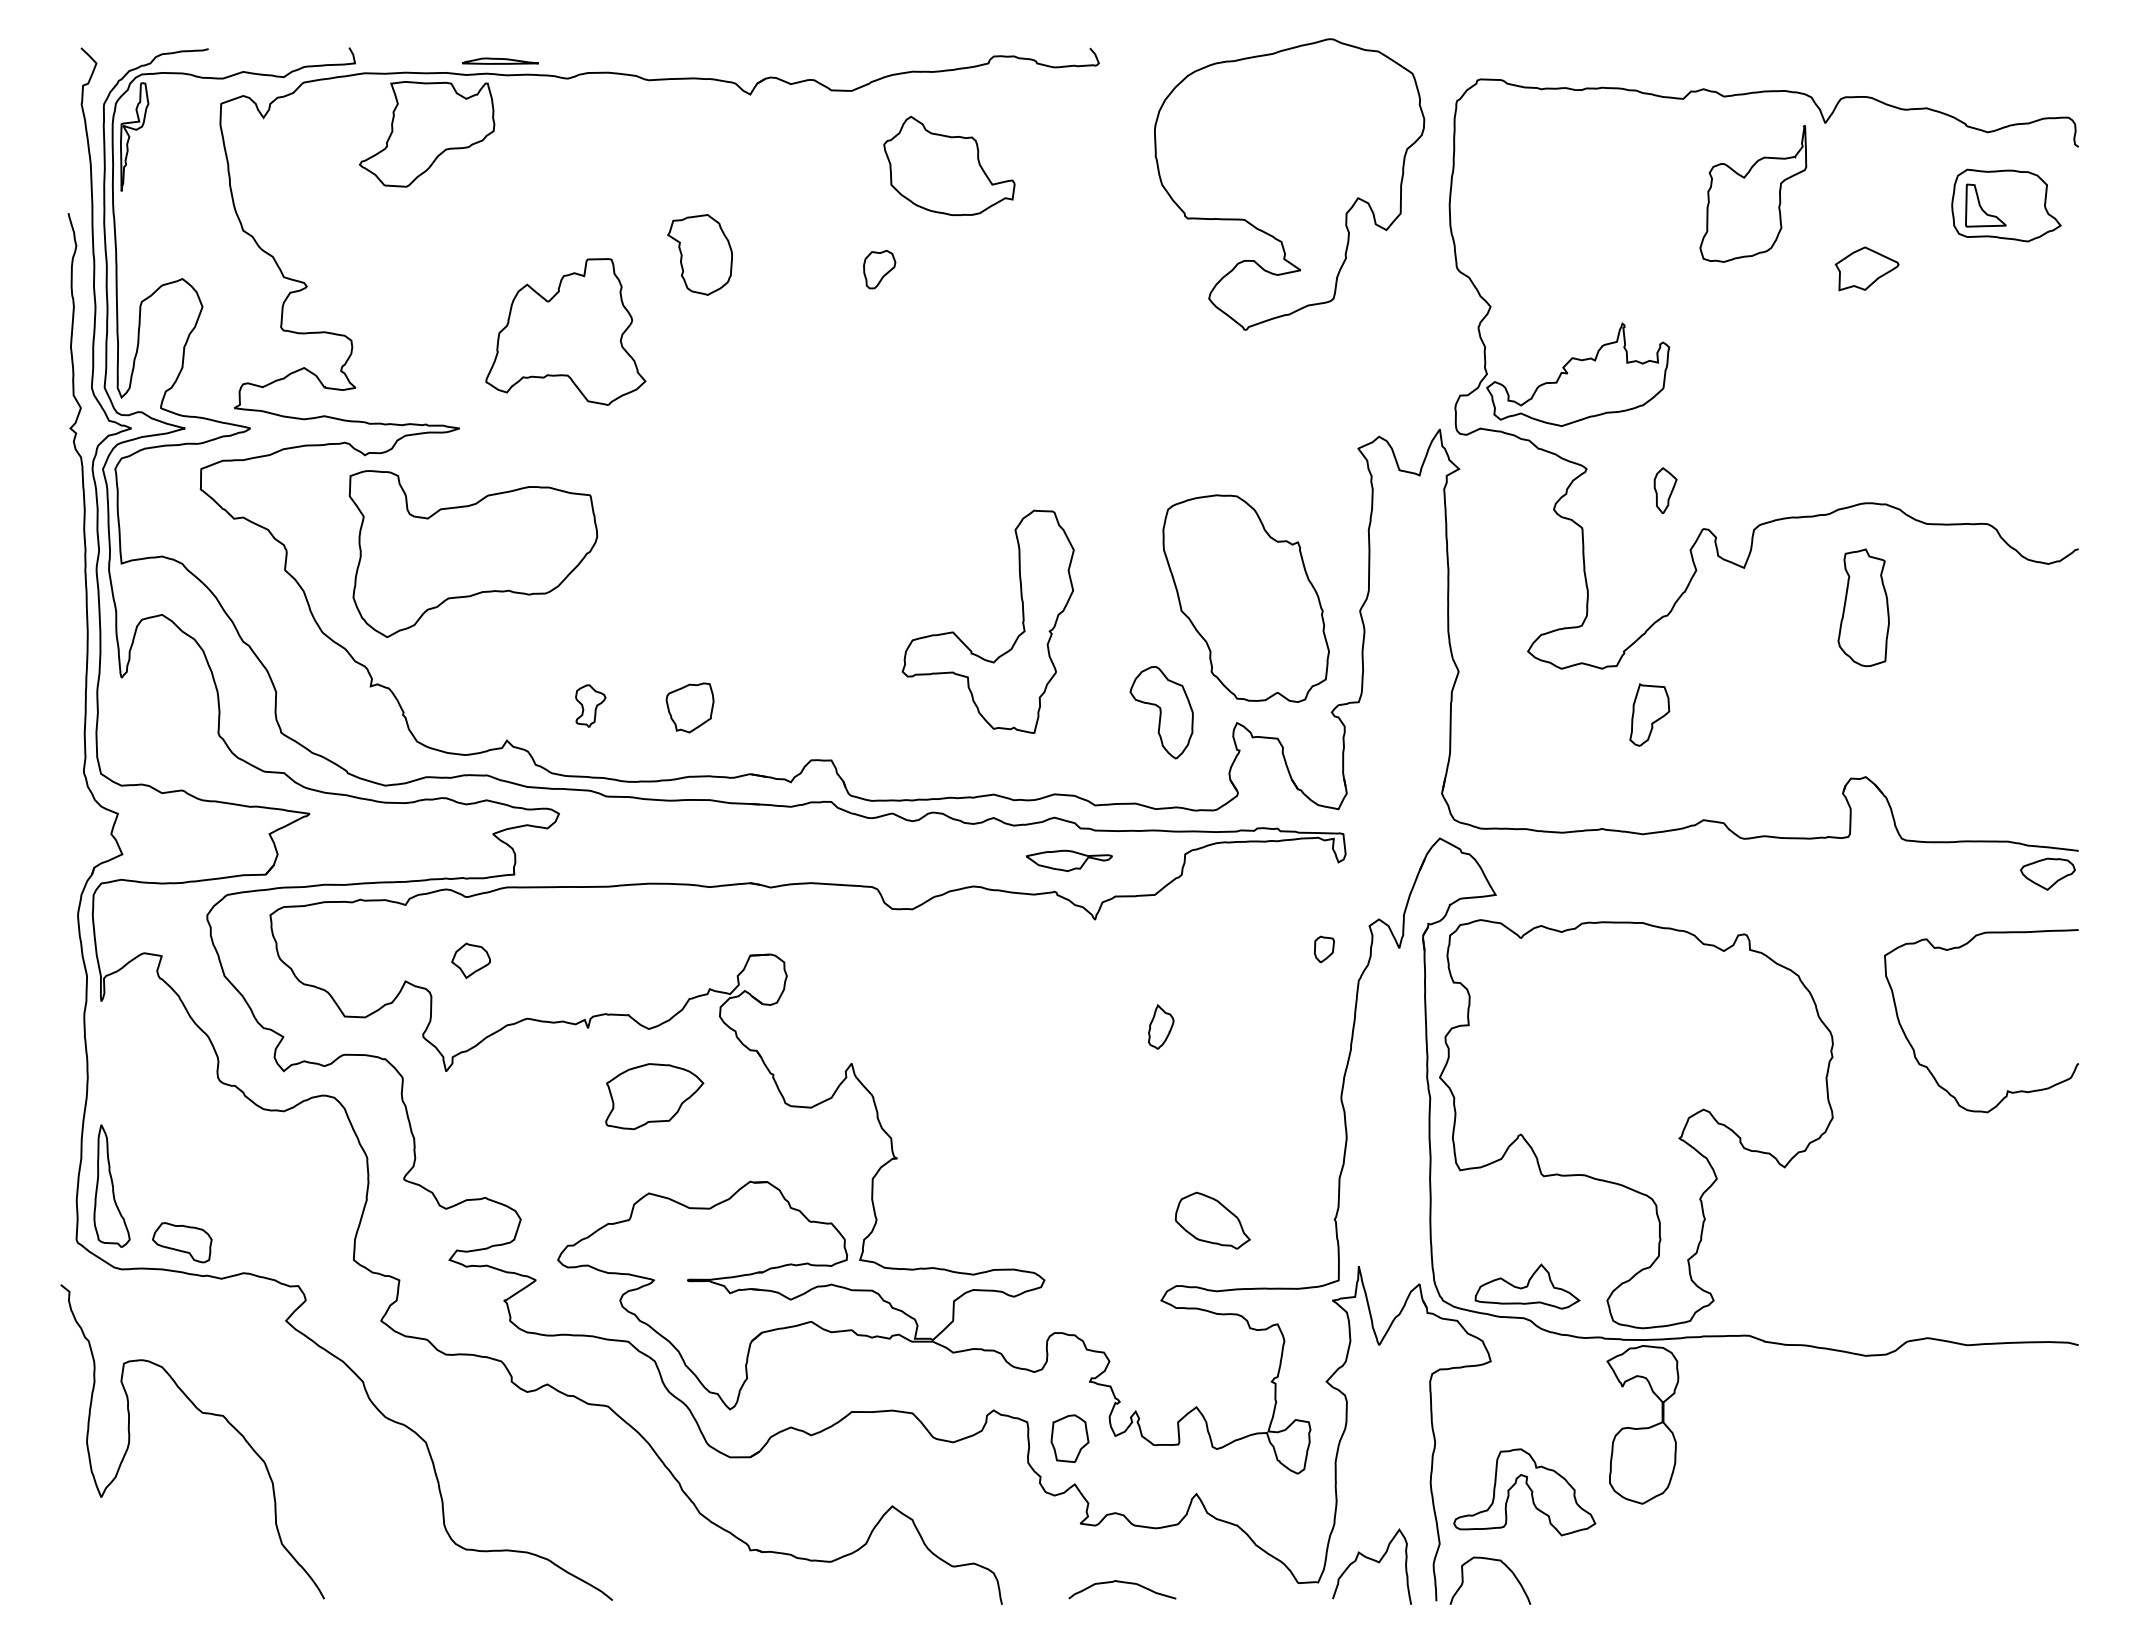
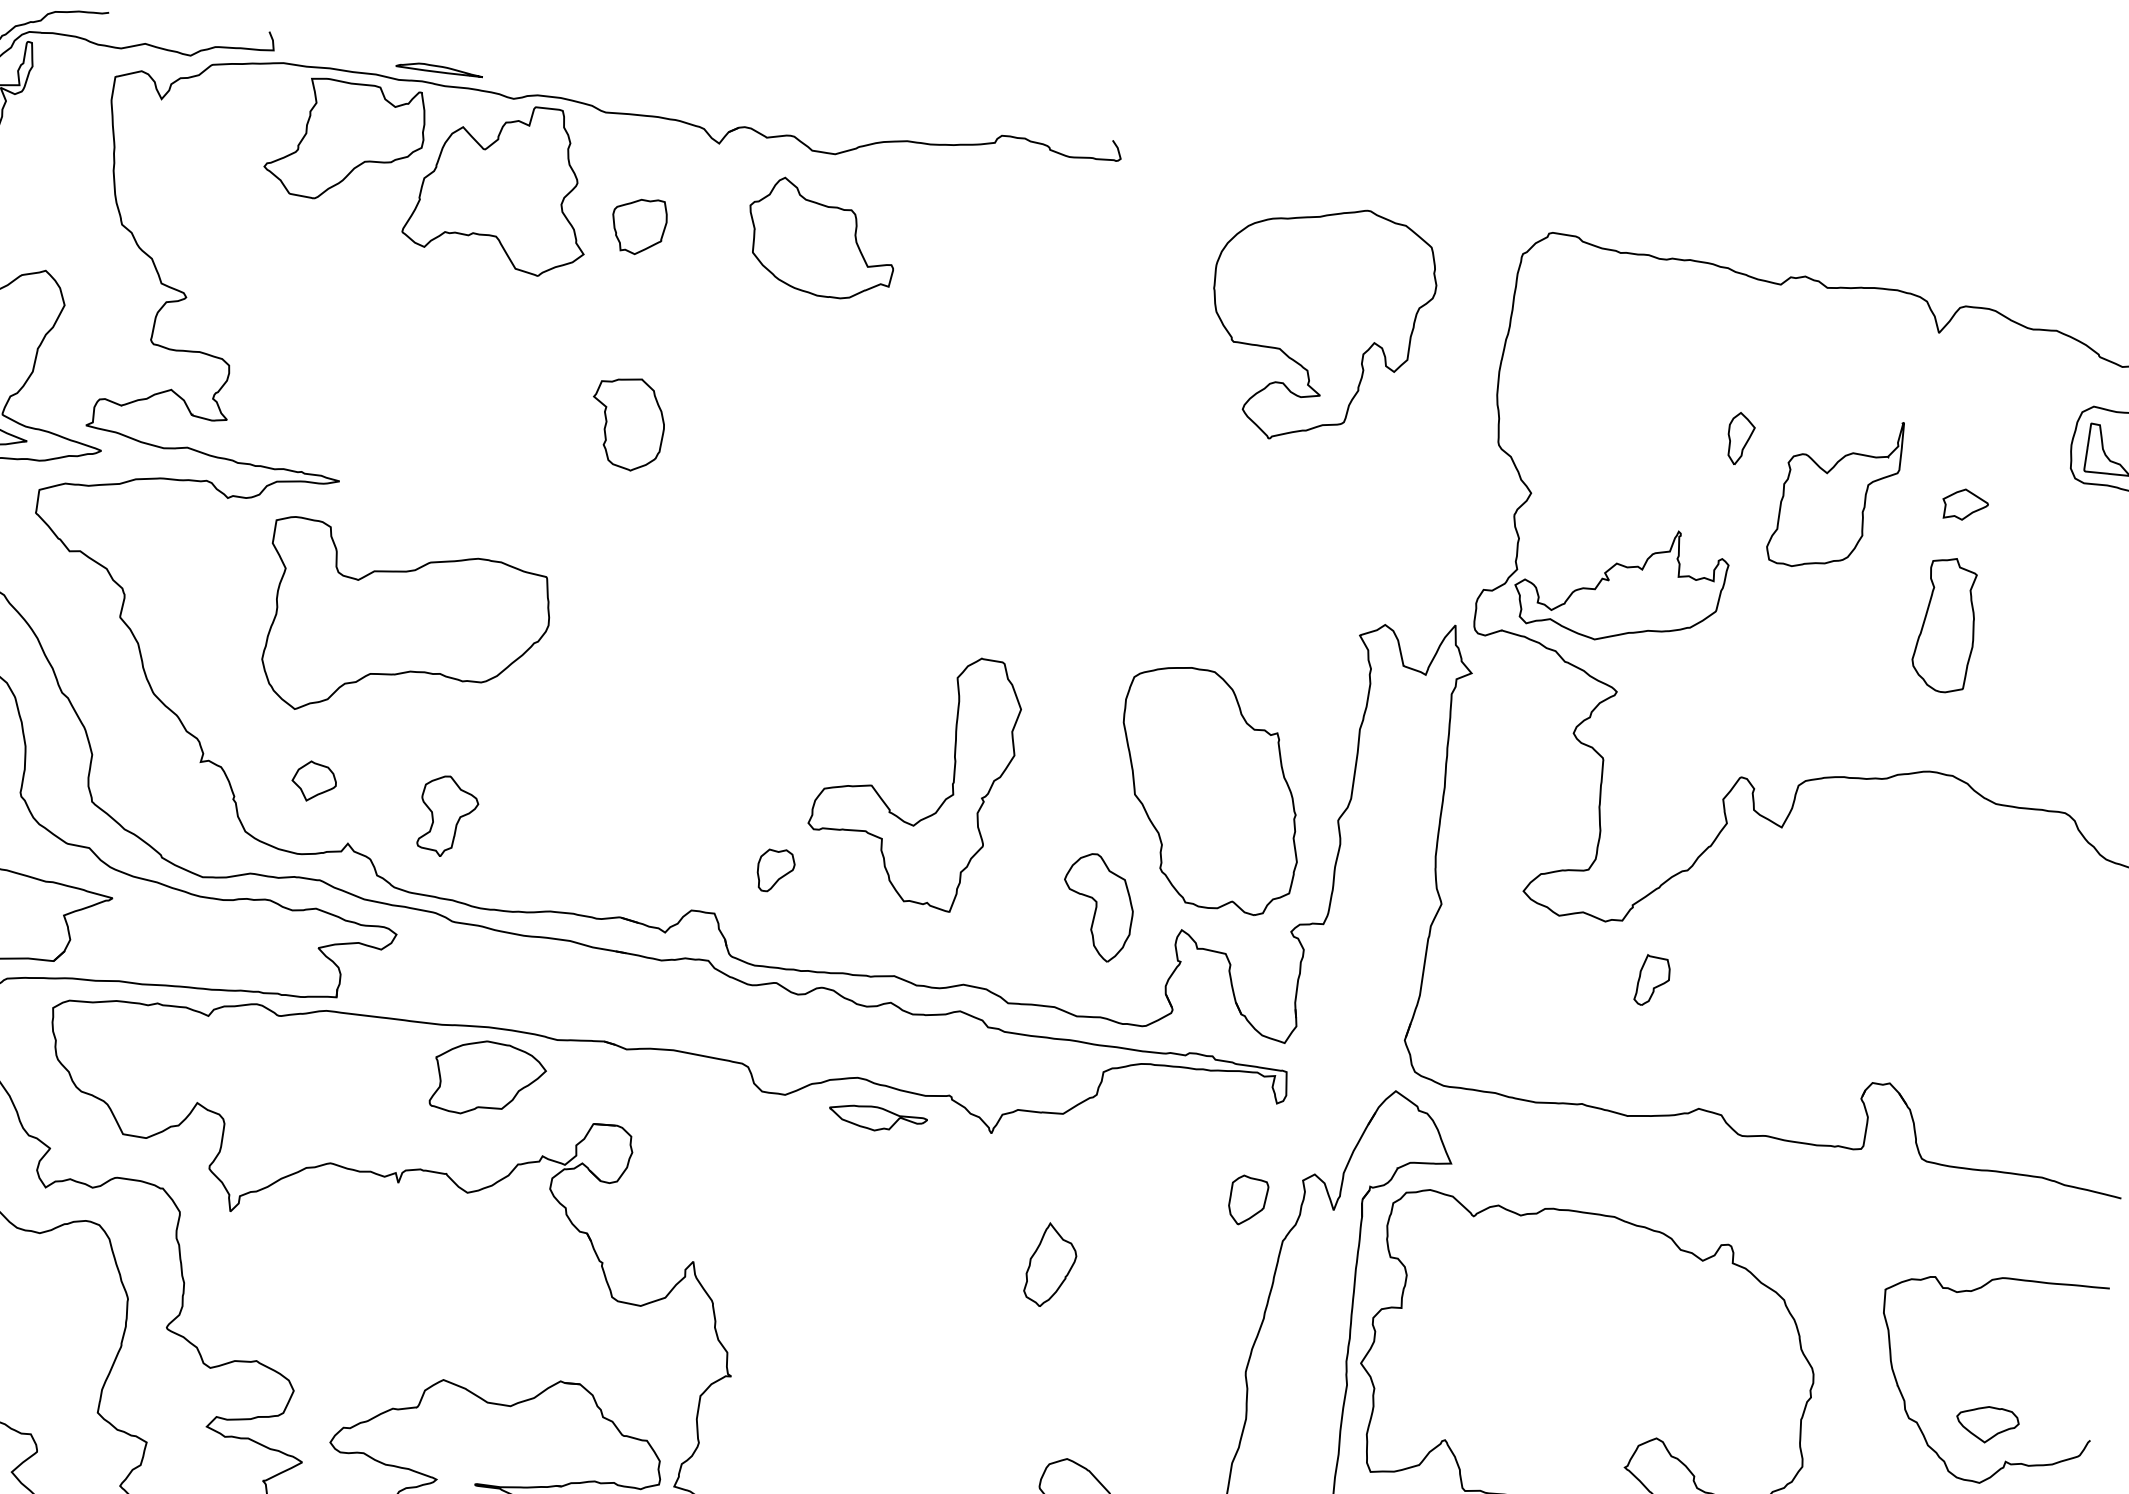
part: (949, 165) -> (821, 238), moved
part: (1289, 184) -> (1320, 324), size x0.71
part: (1753, 193) -> (1835, 492), moved
part: (699, 254) -> (626, 423), moved
part: (1866, 268) -> (1964, 504), size x0.62
part: (879, 269) -> (775, 870), moved
part: (565, 331) -> (499, 186), moved
part: (1665, 490) -> (1740, 438), moved
part: (473, 554) -> (405, 627), moved
part: (1863, 607) -> (1945, 624), moved
part: (590, 705) -> (448, 815), size x1.67
part: (689, 707) -> (638, 225), moved
part: (1649, 714) -> (1652, 980), size x0.71
part: (1069, 860) -> (878, 1118), moved
part: (2047, 873) -> (1986, 1423), moved
part: (1324, 949) -> (1248, 1200), size x1.67
part: (470, 960) -> (313, 781), moved
part: (1160, 1026) -> (1050, 1264), size x1.67
part: (654, 1096) -> (488, 1079), moved

